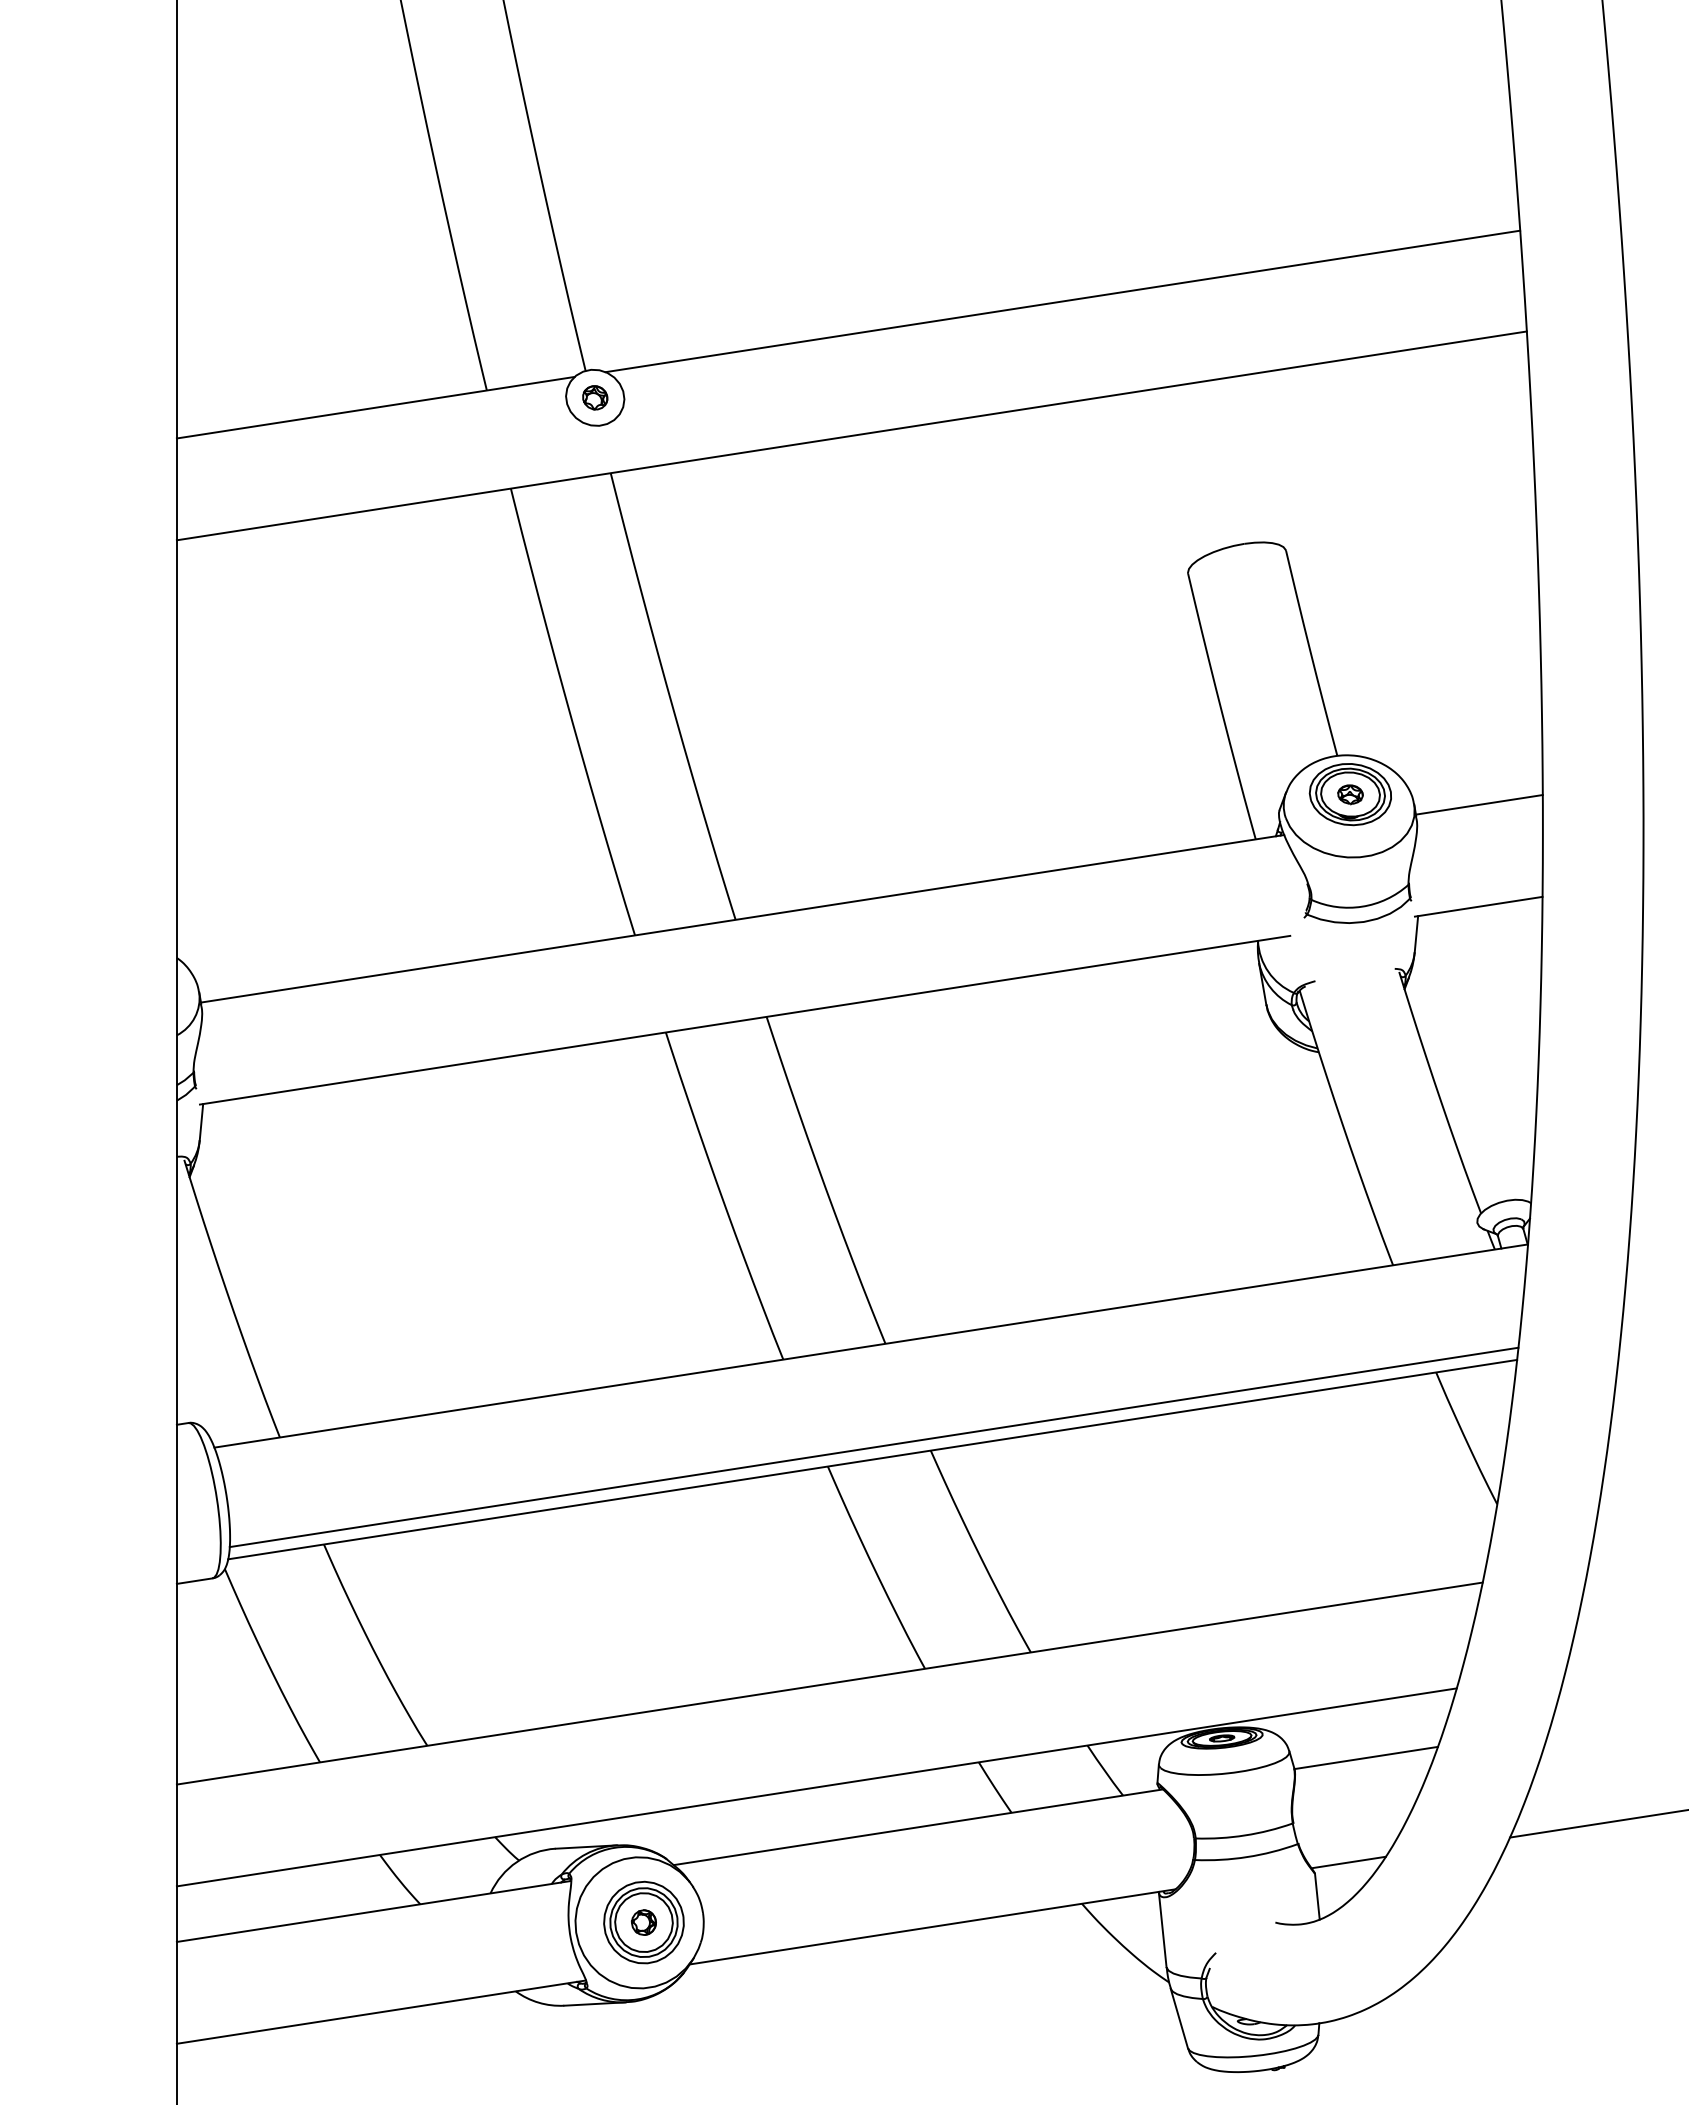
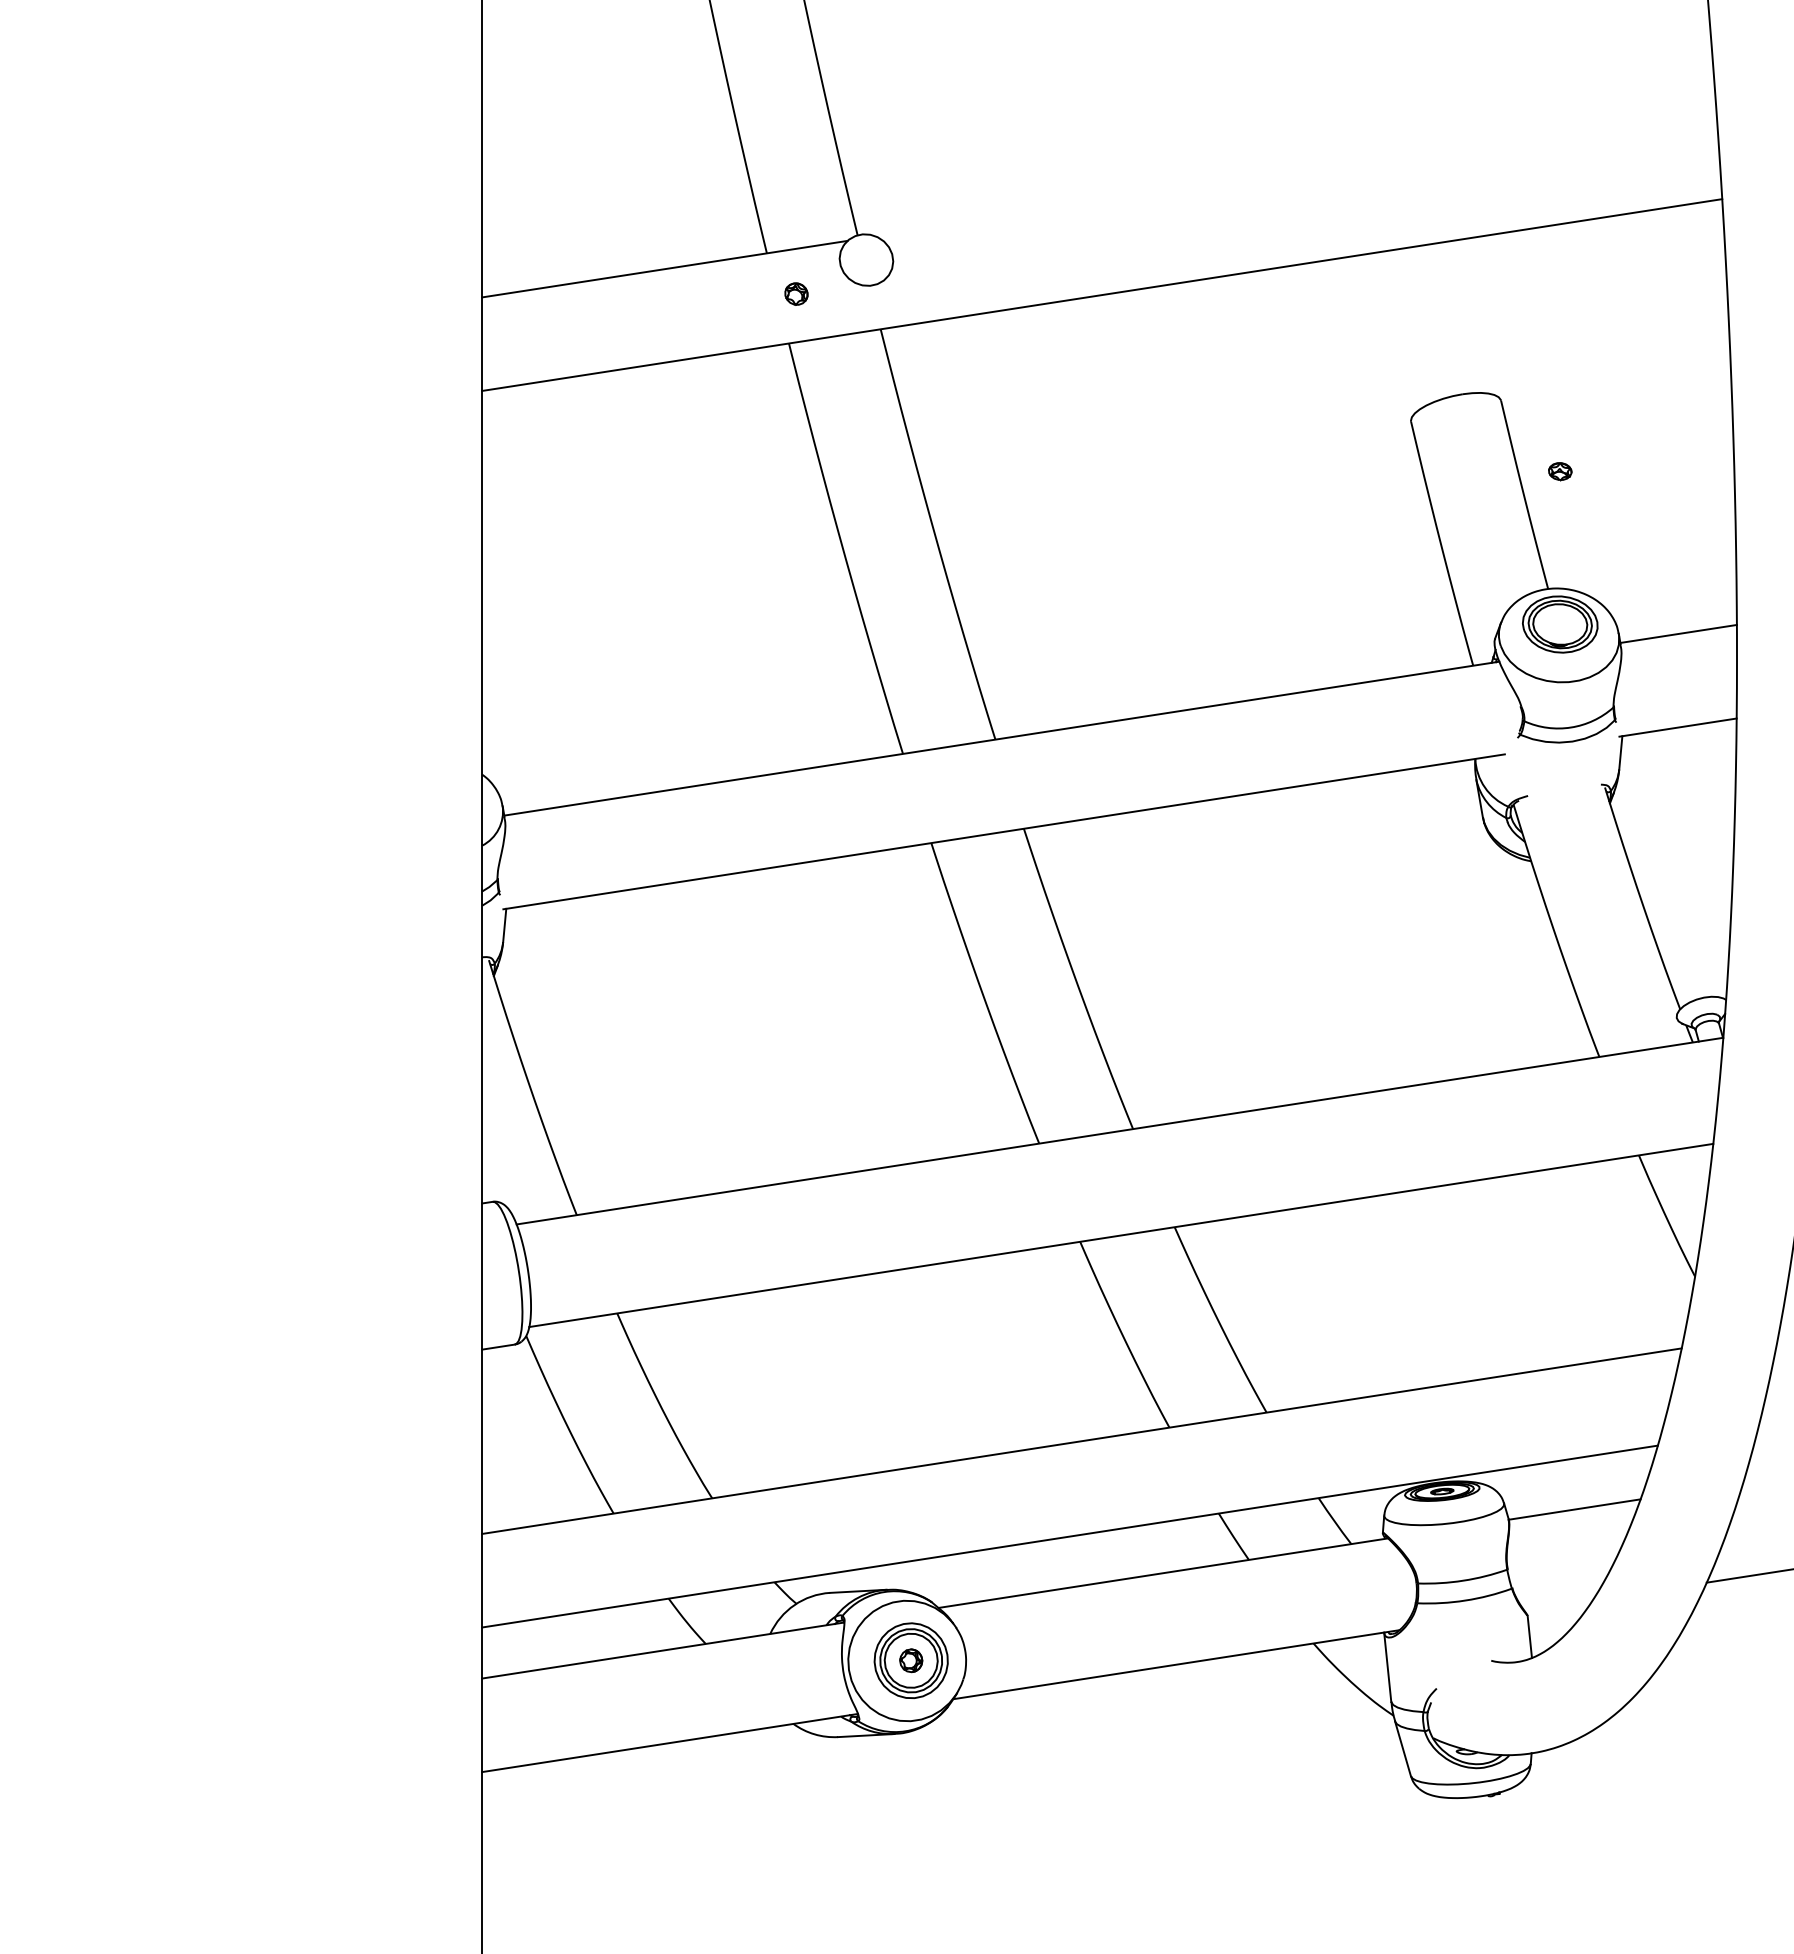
line: (1063, 301) -> (1296, 171), removed
part: (595, 397) -> (796, 293), moved
part: (1350, 794) -> (1560, 471), moved
line: (873, 1446) -> (1122, 1223), removed
line: (1348, 1862) -> (1558, 1605), removed

